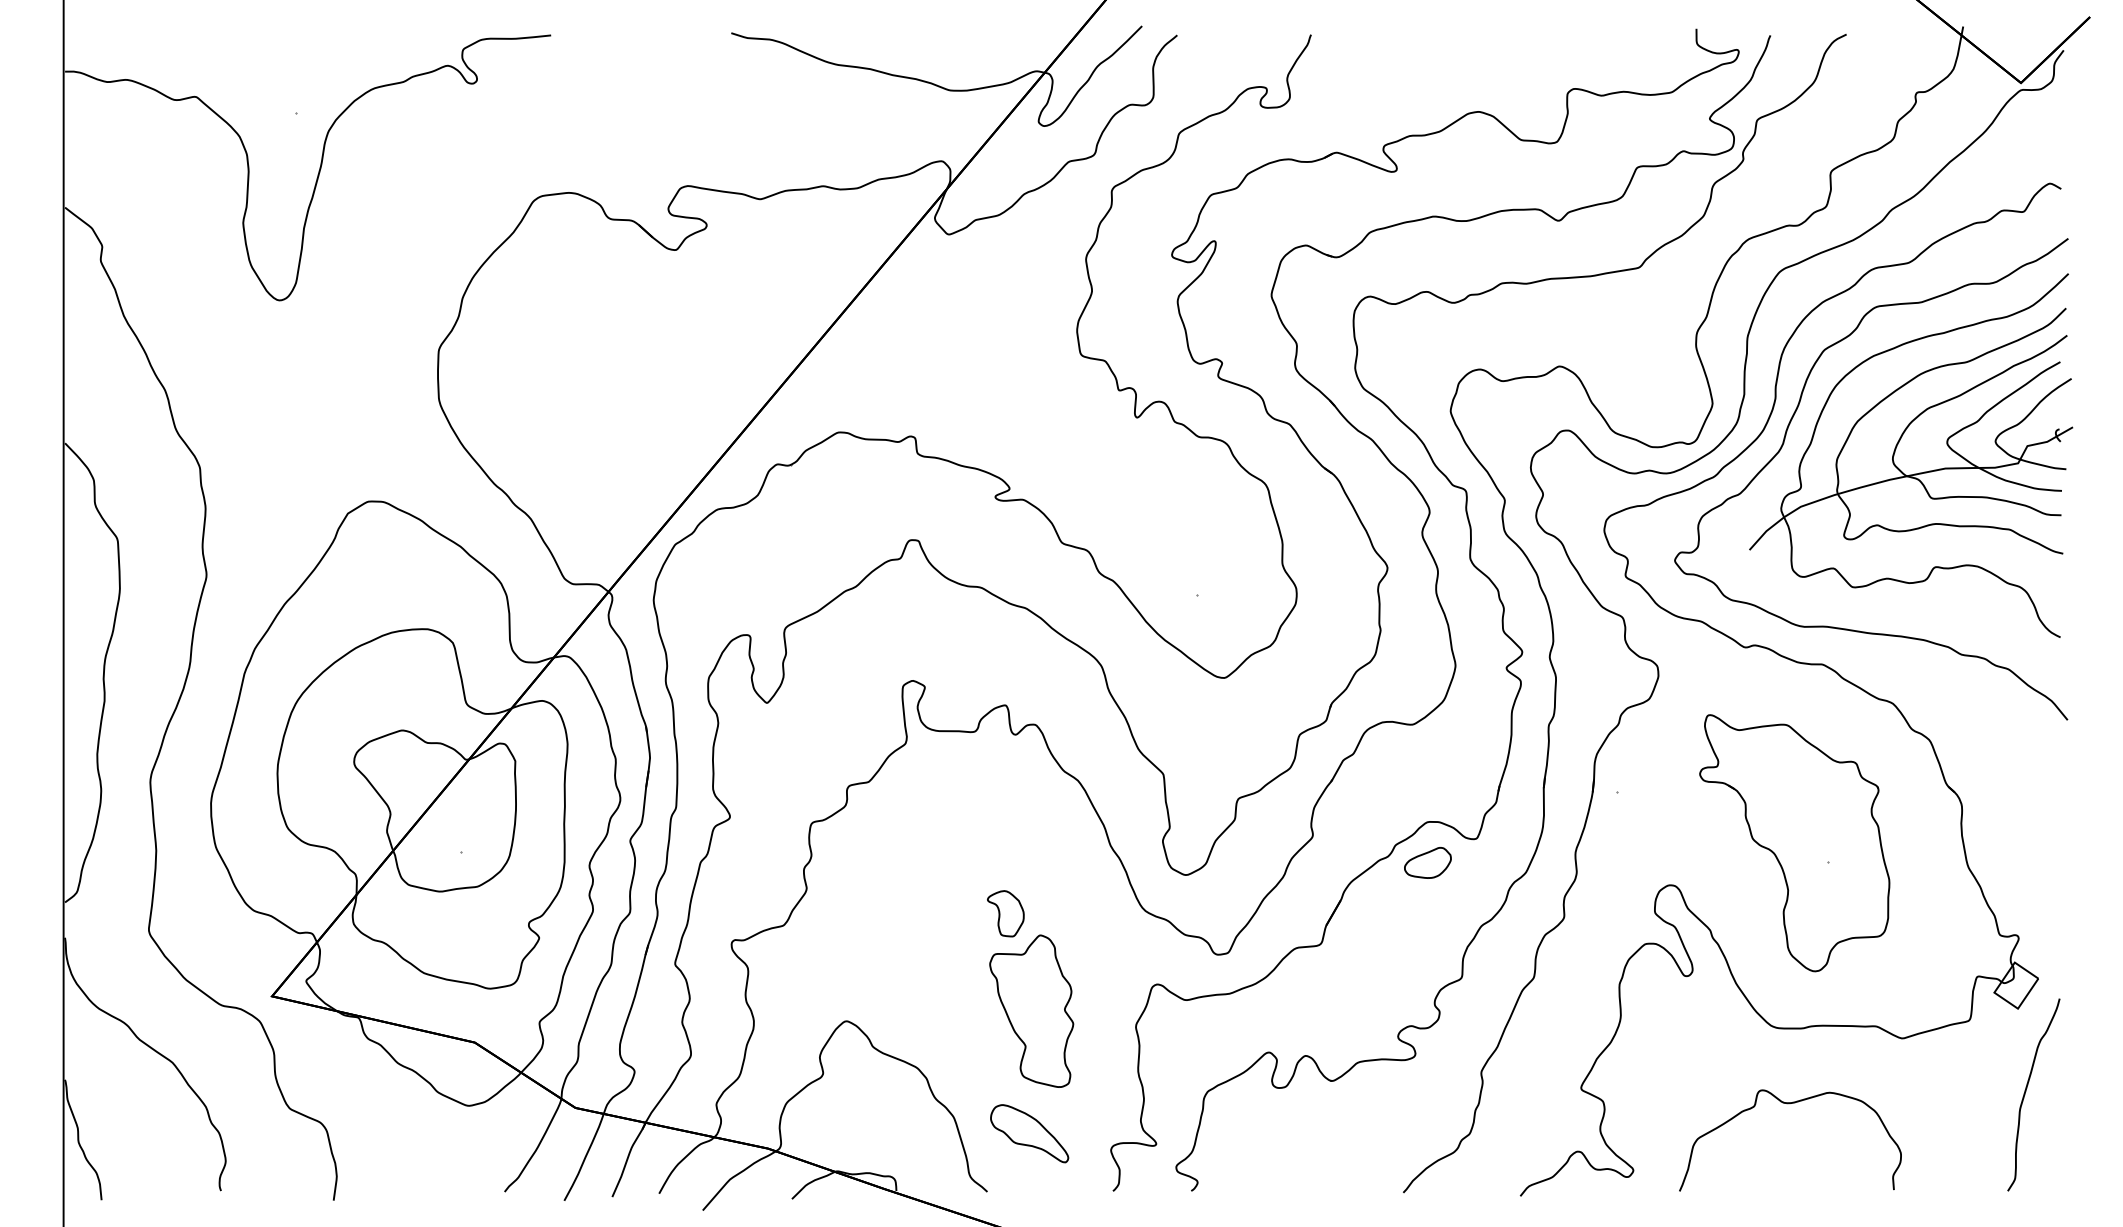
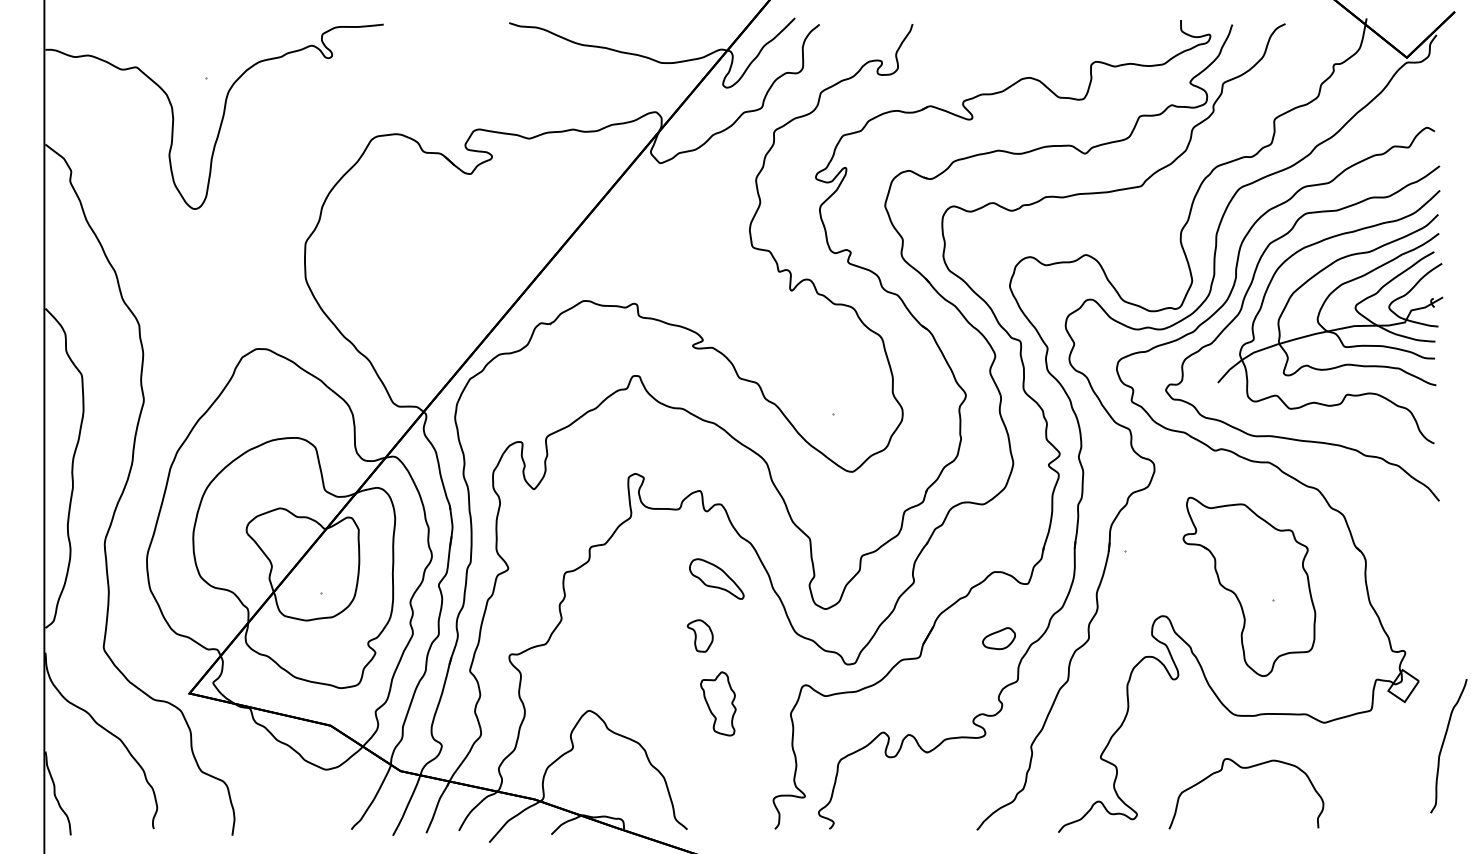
part: (1427, 862) -> (998, 638), moved
part: (1032, 1010) -> (718, 703), size x0.6
curve: (2026, 1094) -> (1443, 745), moved
part: (1029, 1132) -> (716, 578), moved

